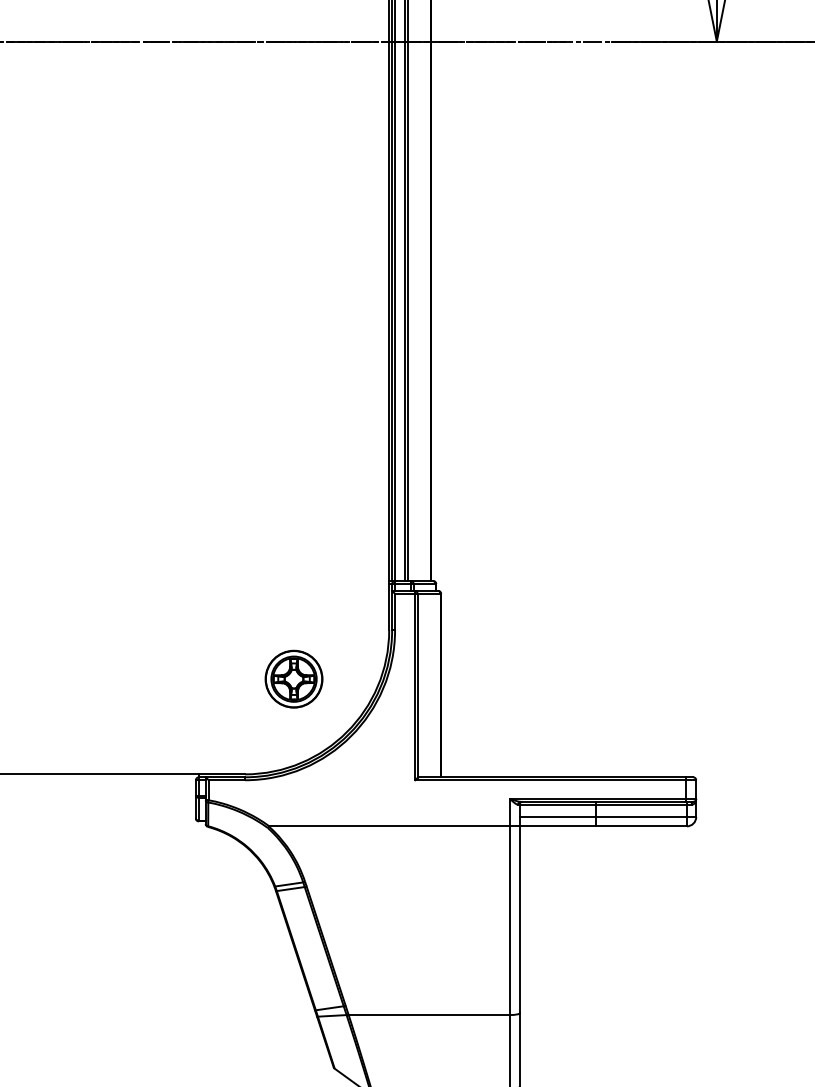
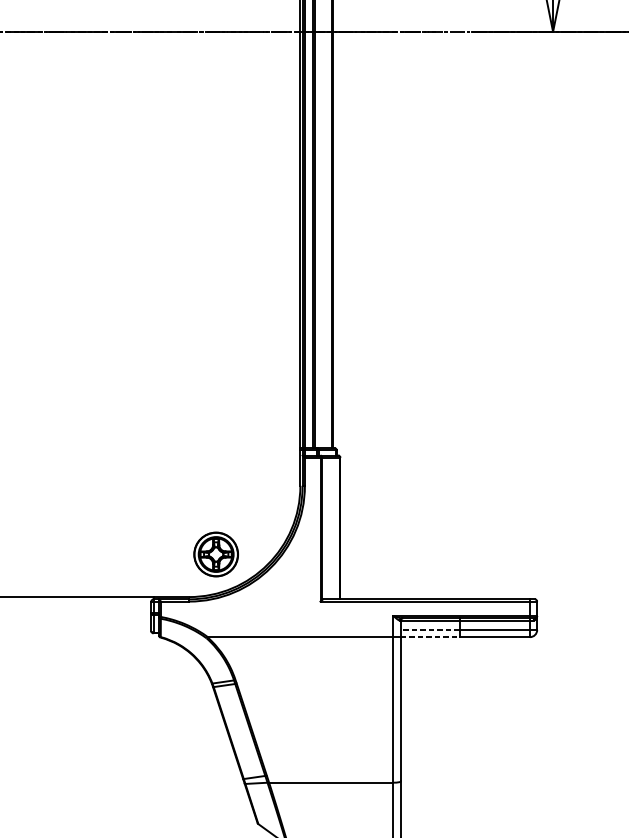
part: (293, 678) -> (215, 553), moved
line: (557, 817) -> (430, 630), solid -> dashed
line: (558, 826) -> (430, 637), solid -> dashed

